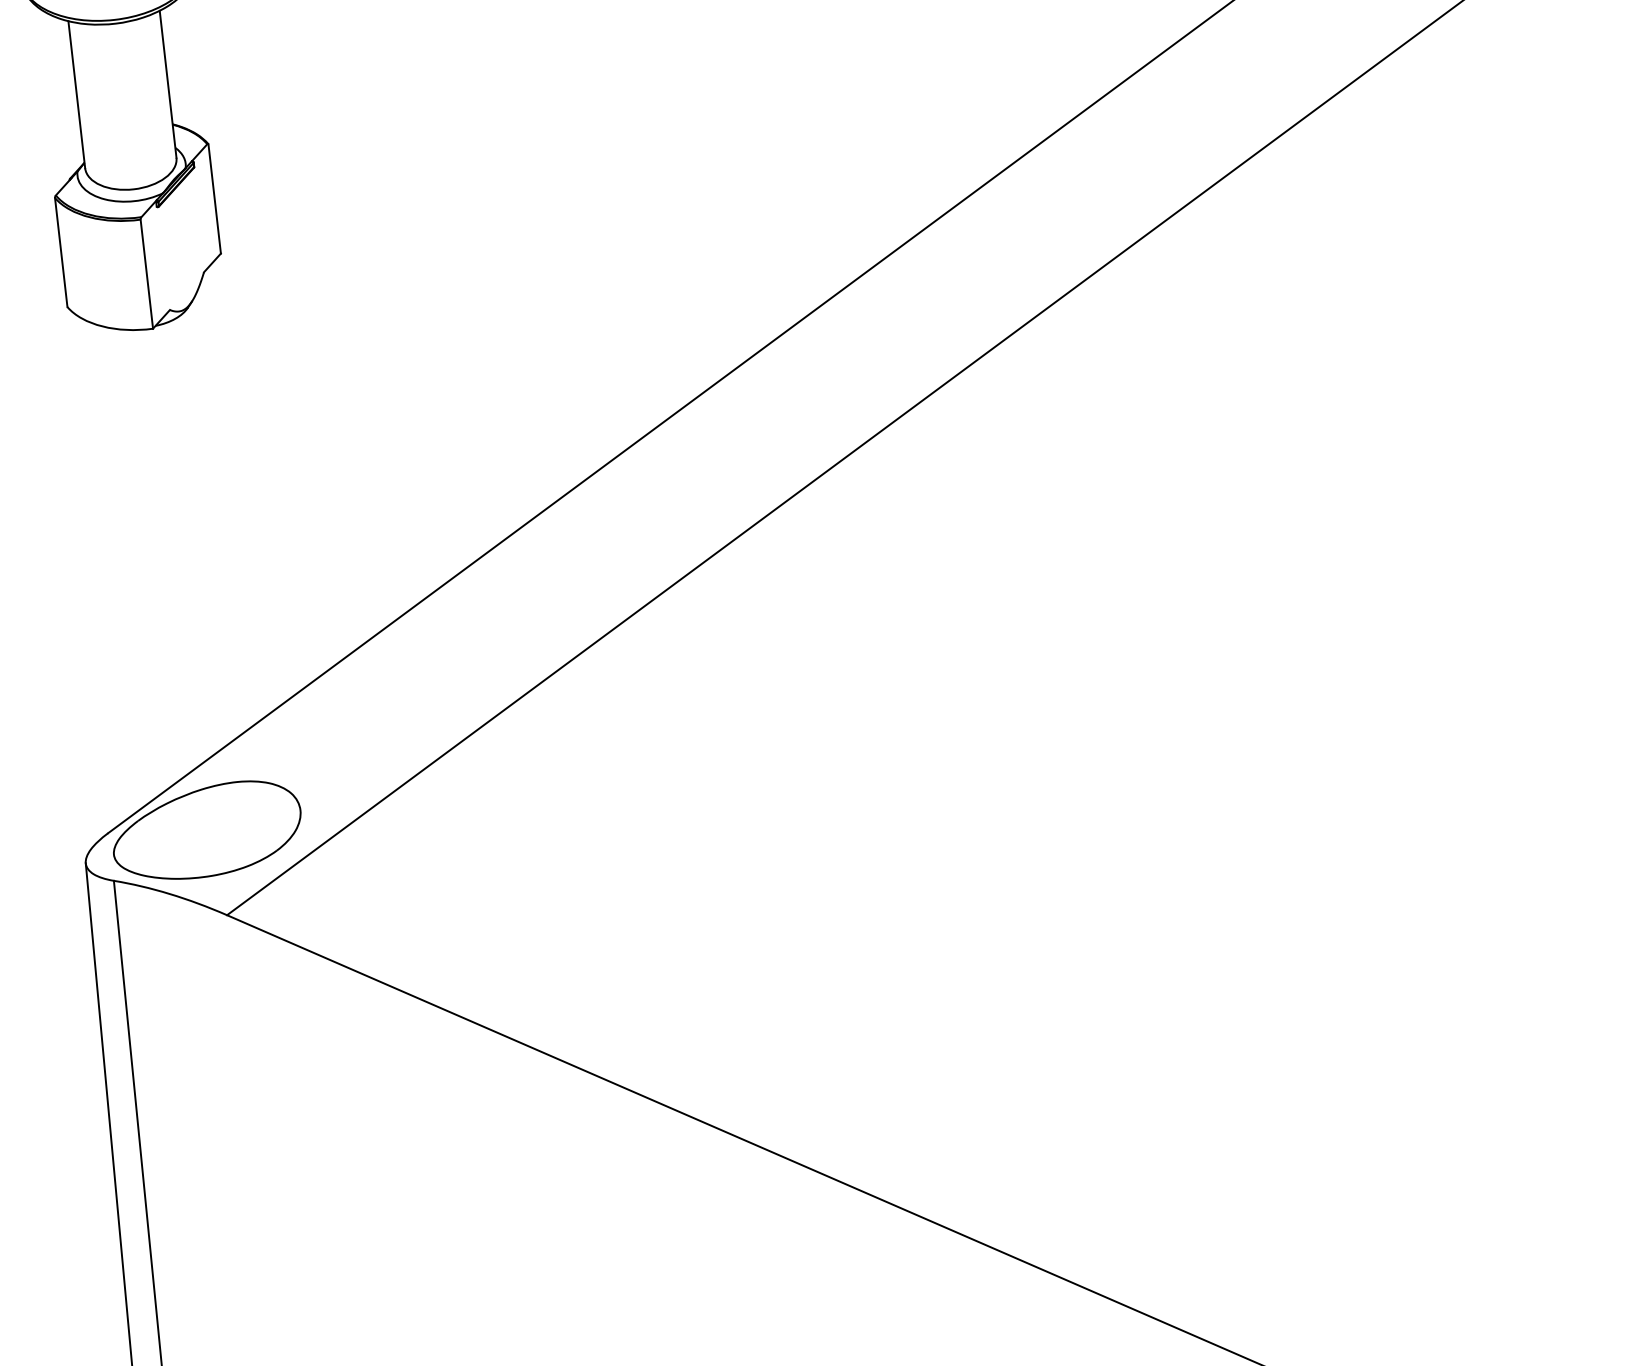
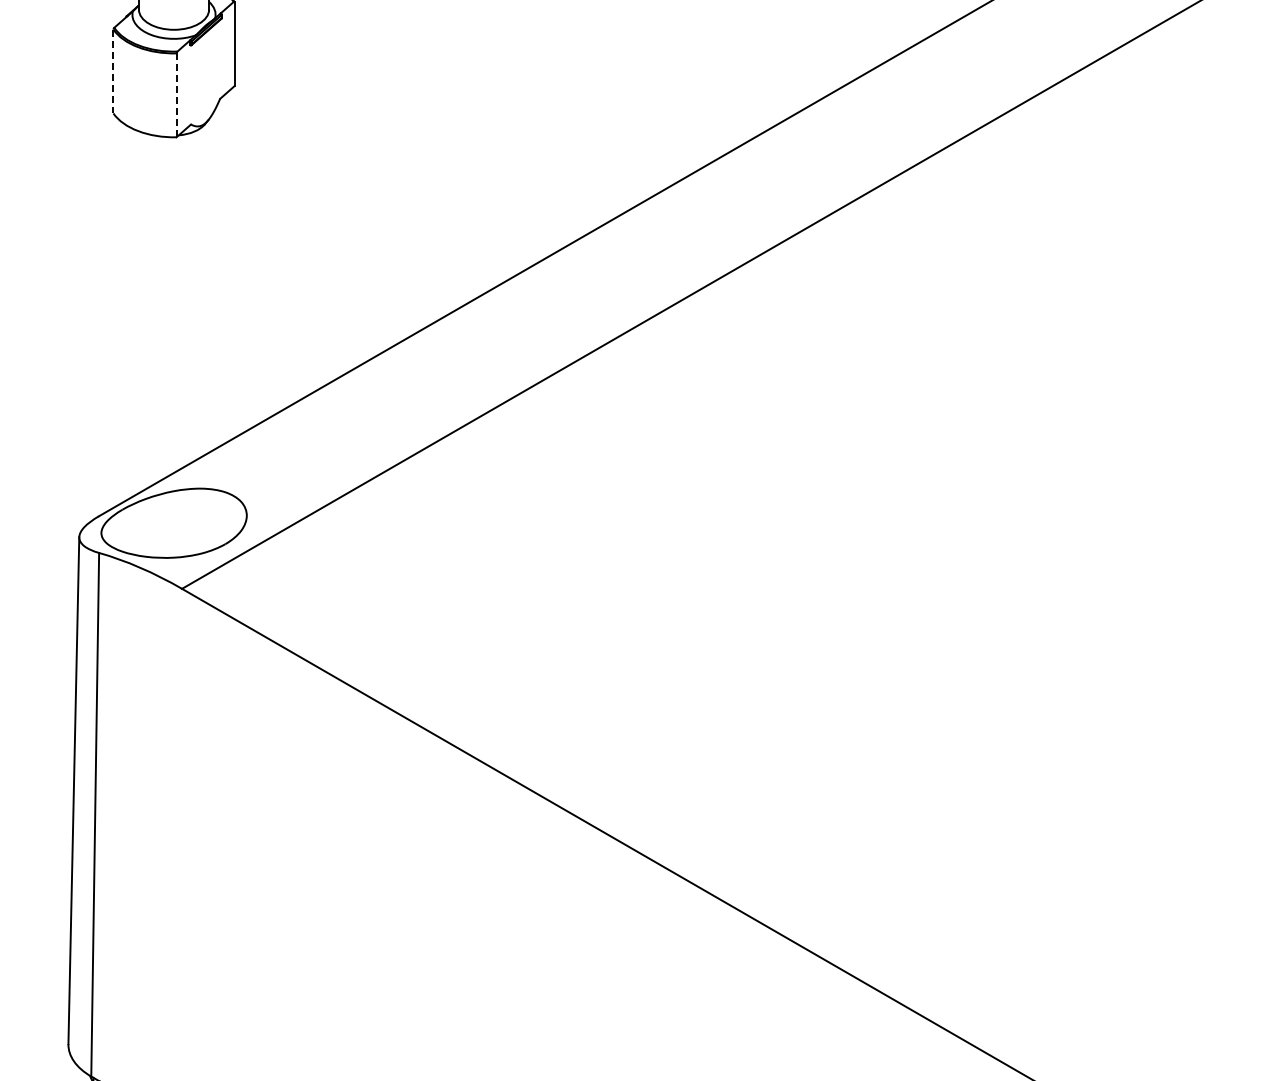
line: (61, 252) -> (113, 71), solid -> dashed
line: (146, 274) -> (176, 95), solid -> dashed

